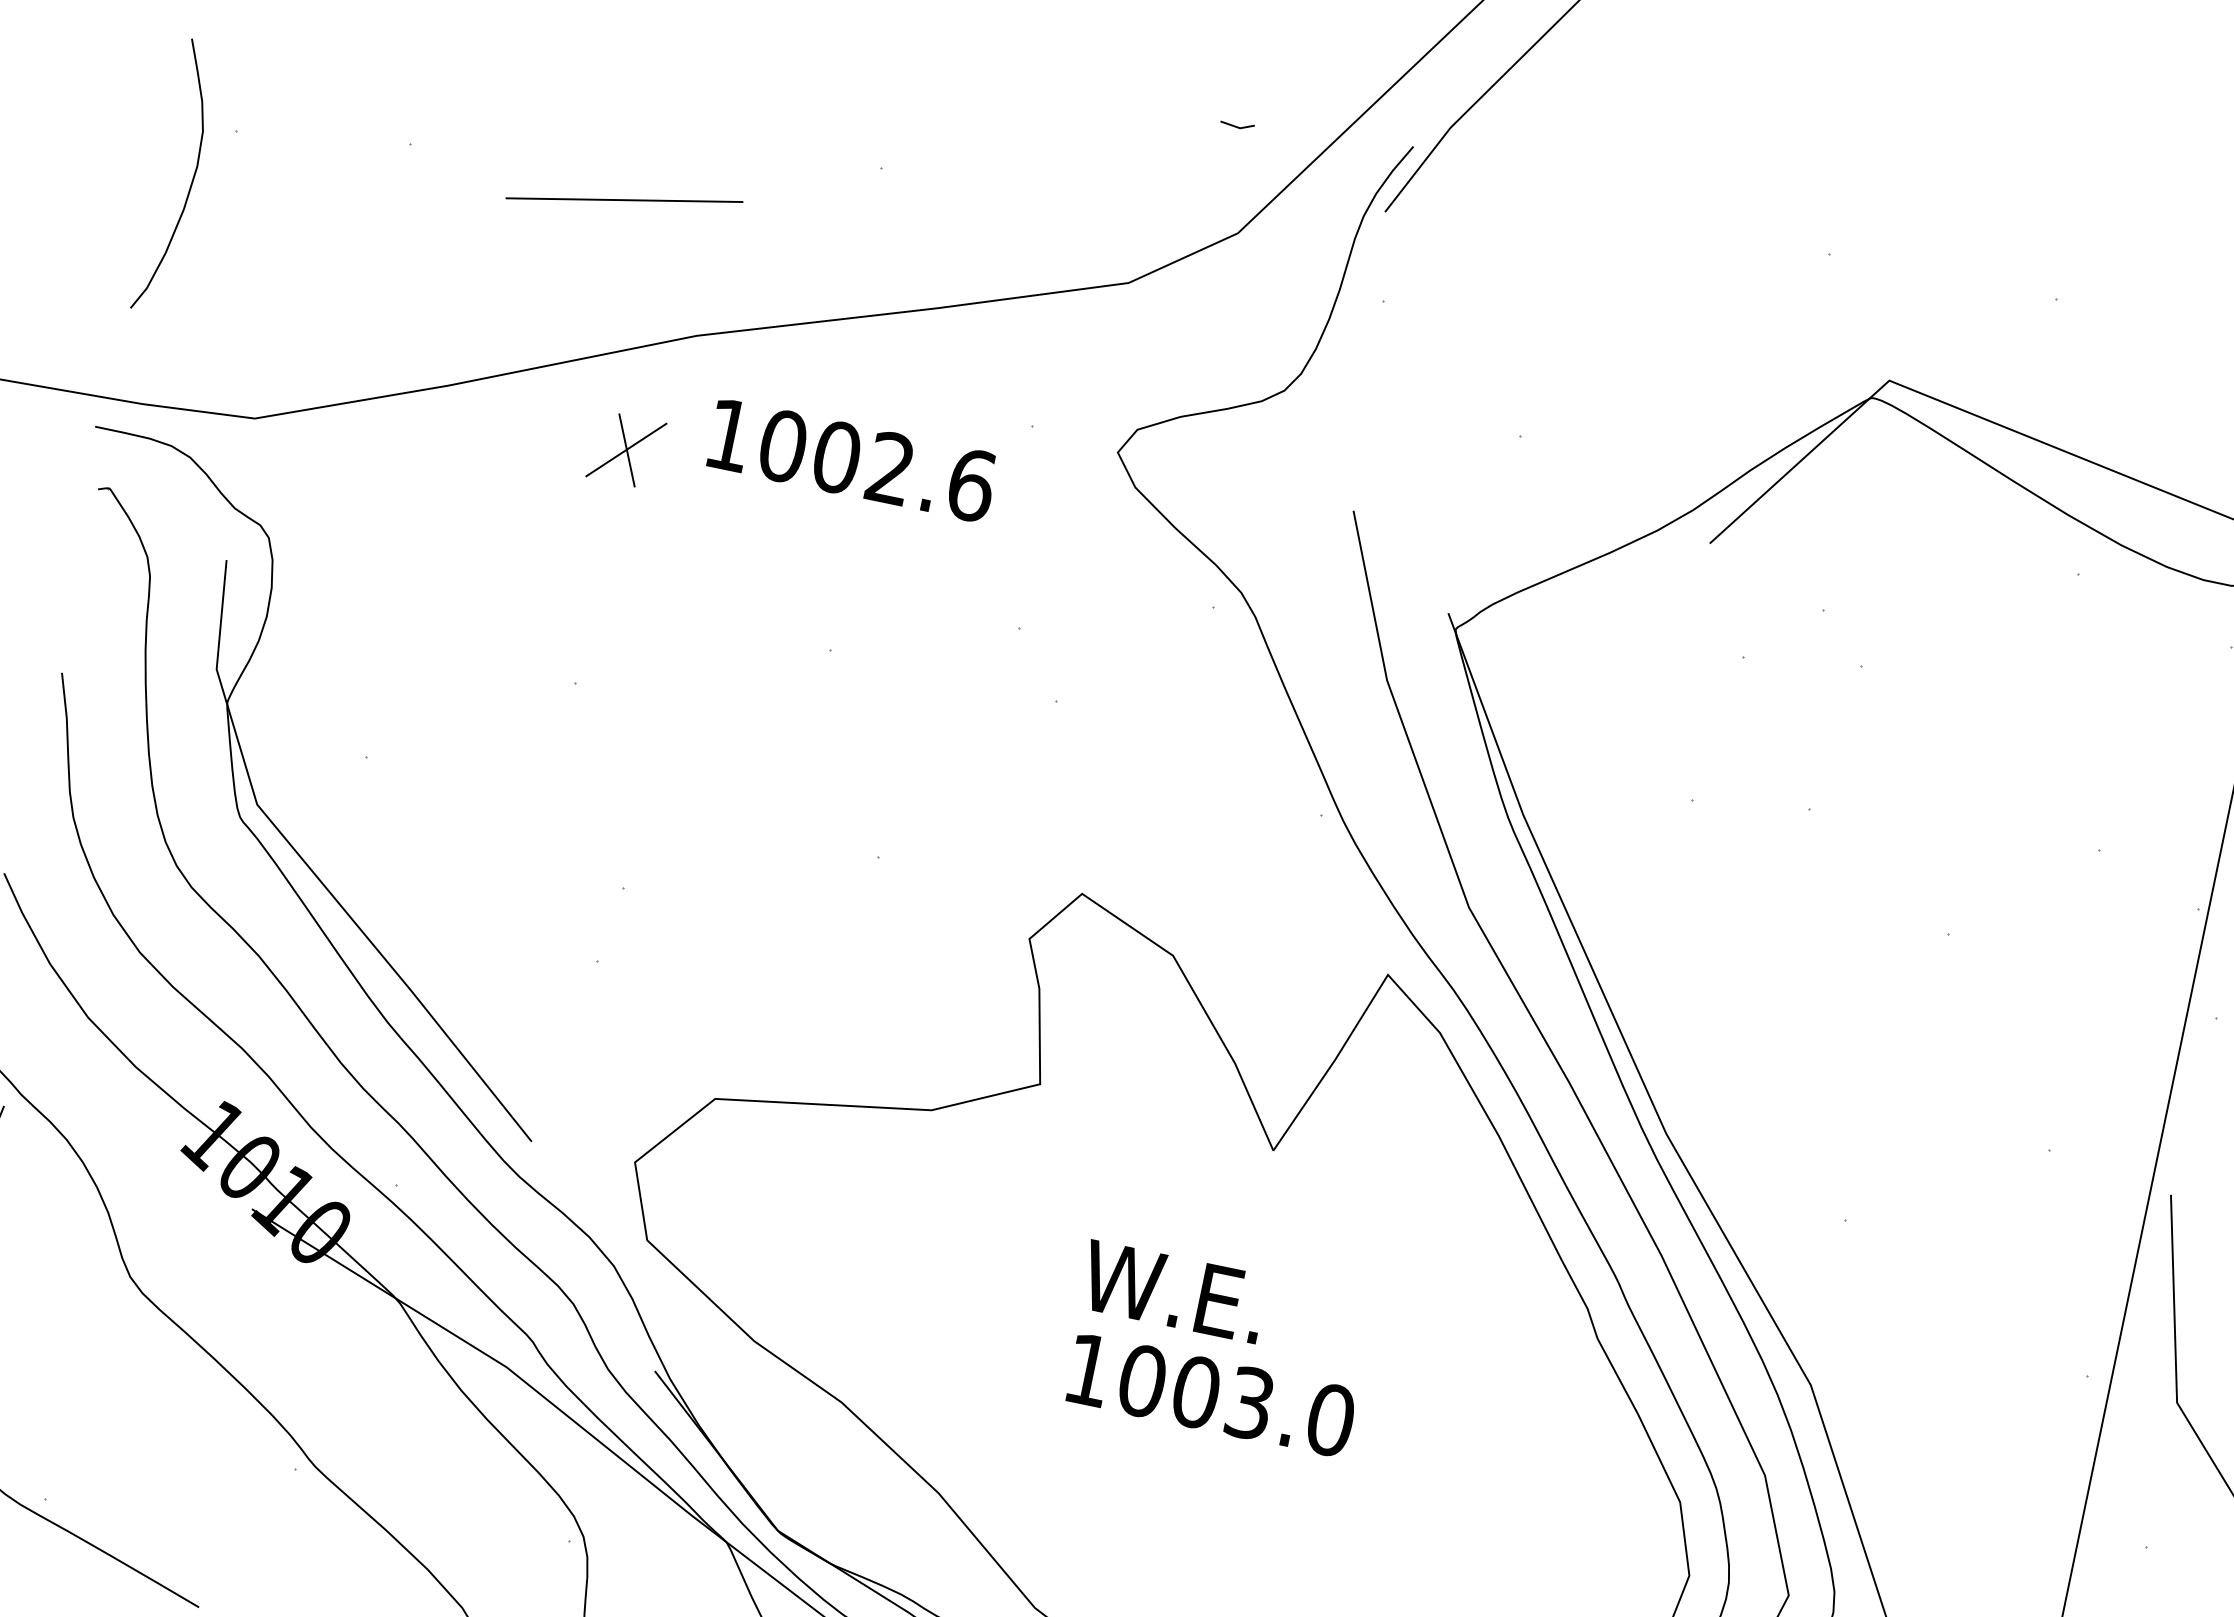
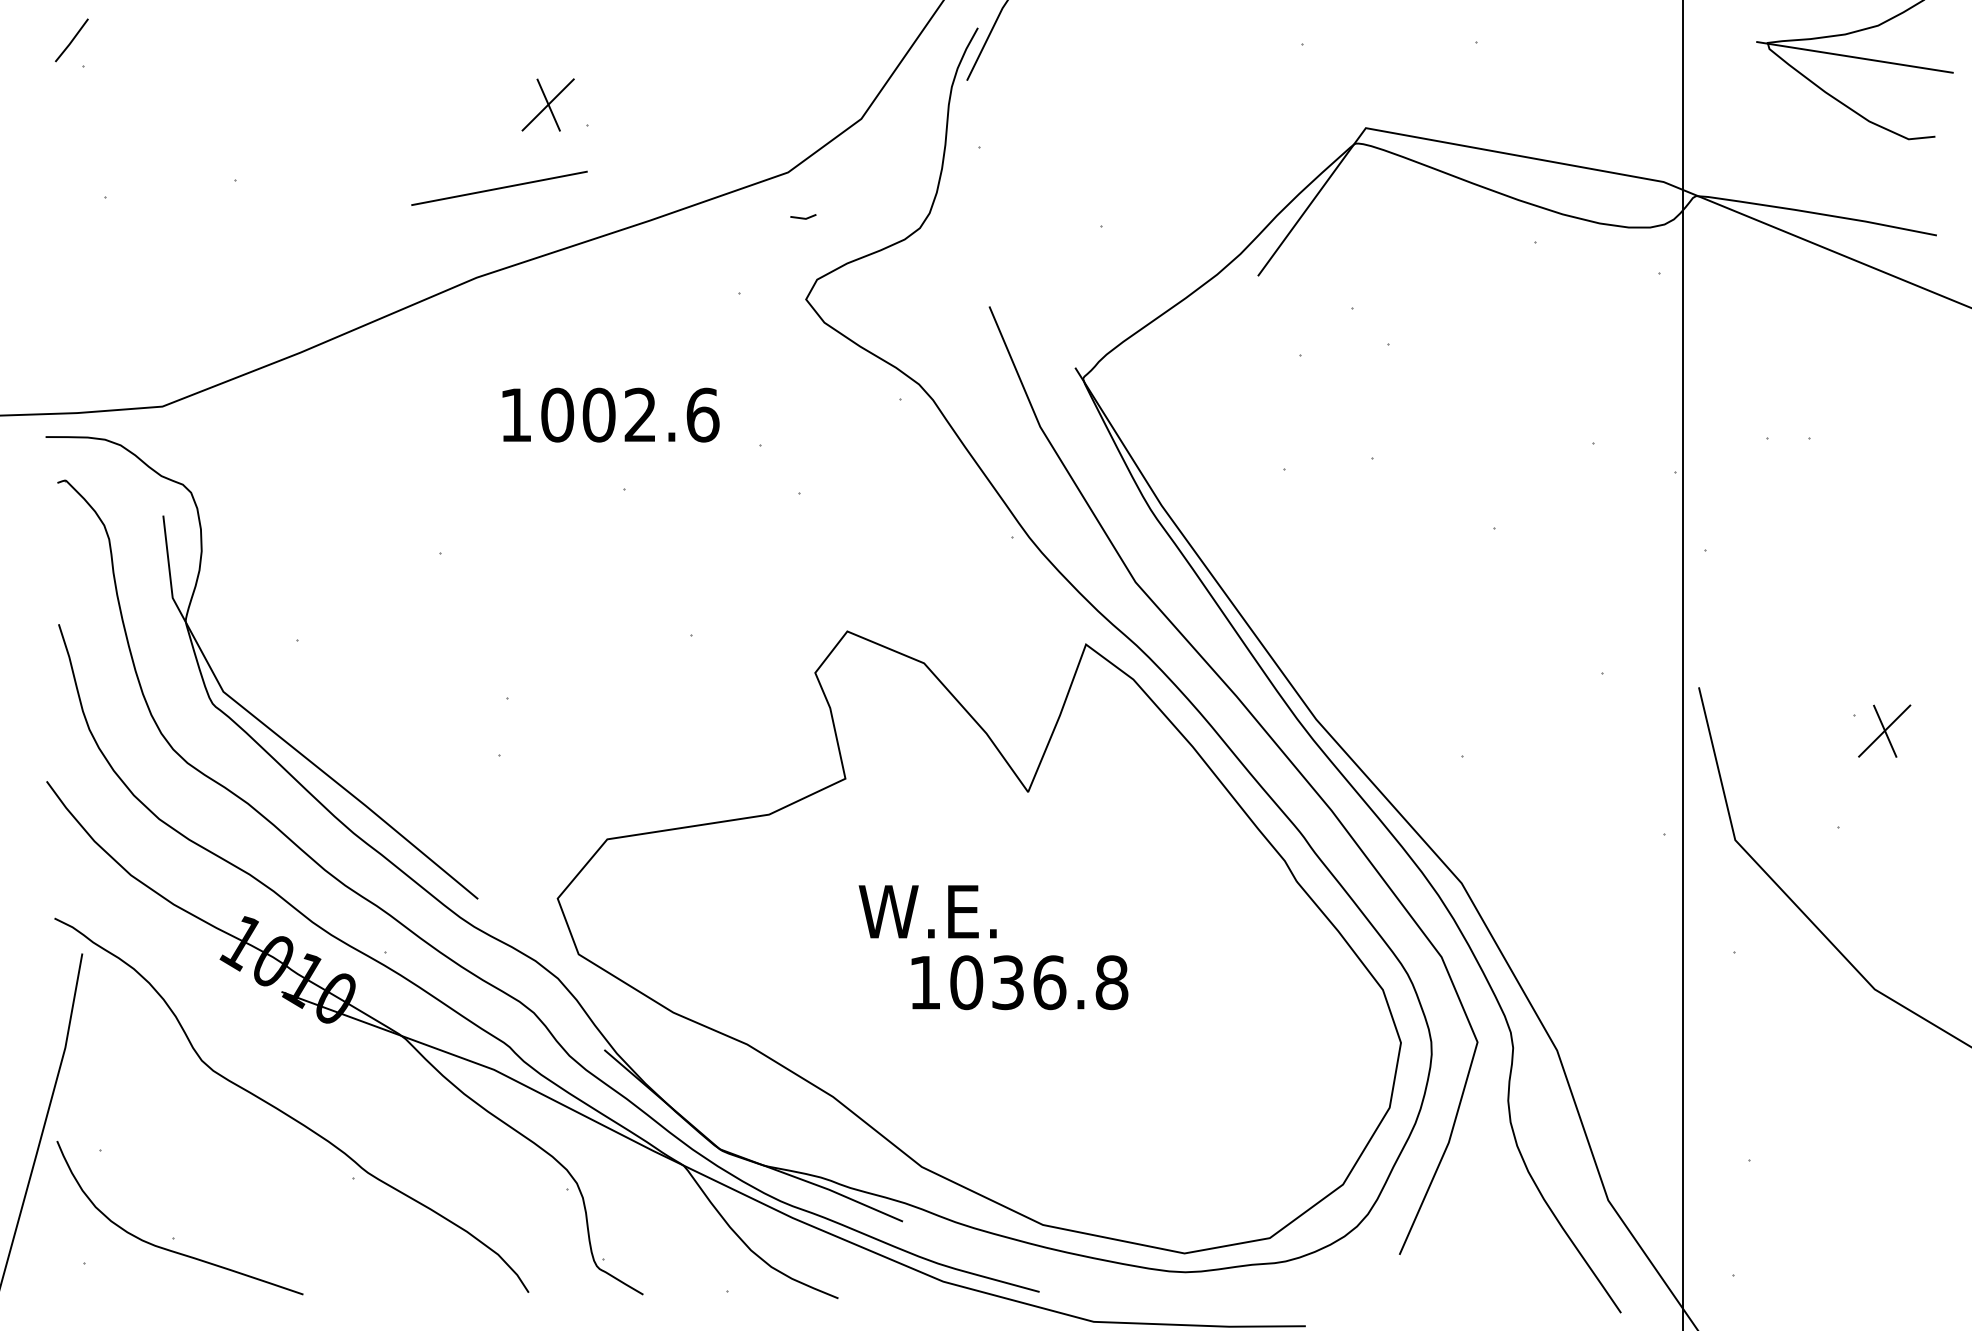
line: (1237, 125) -> (803, 217), moved
curve: (192, 179) -> (79, 239), removed
line: (624, 198) -> (499, 187), moved
part: (625, 449) -> (547, 104), moved
text: (851, 459) -> (610, 414), moved
text: (1173, 1291) -> (927, 911), moved
text: (1262, 1405) -> (1059, 982), 1003.0 -> 1036.8

